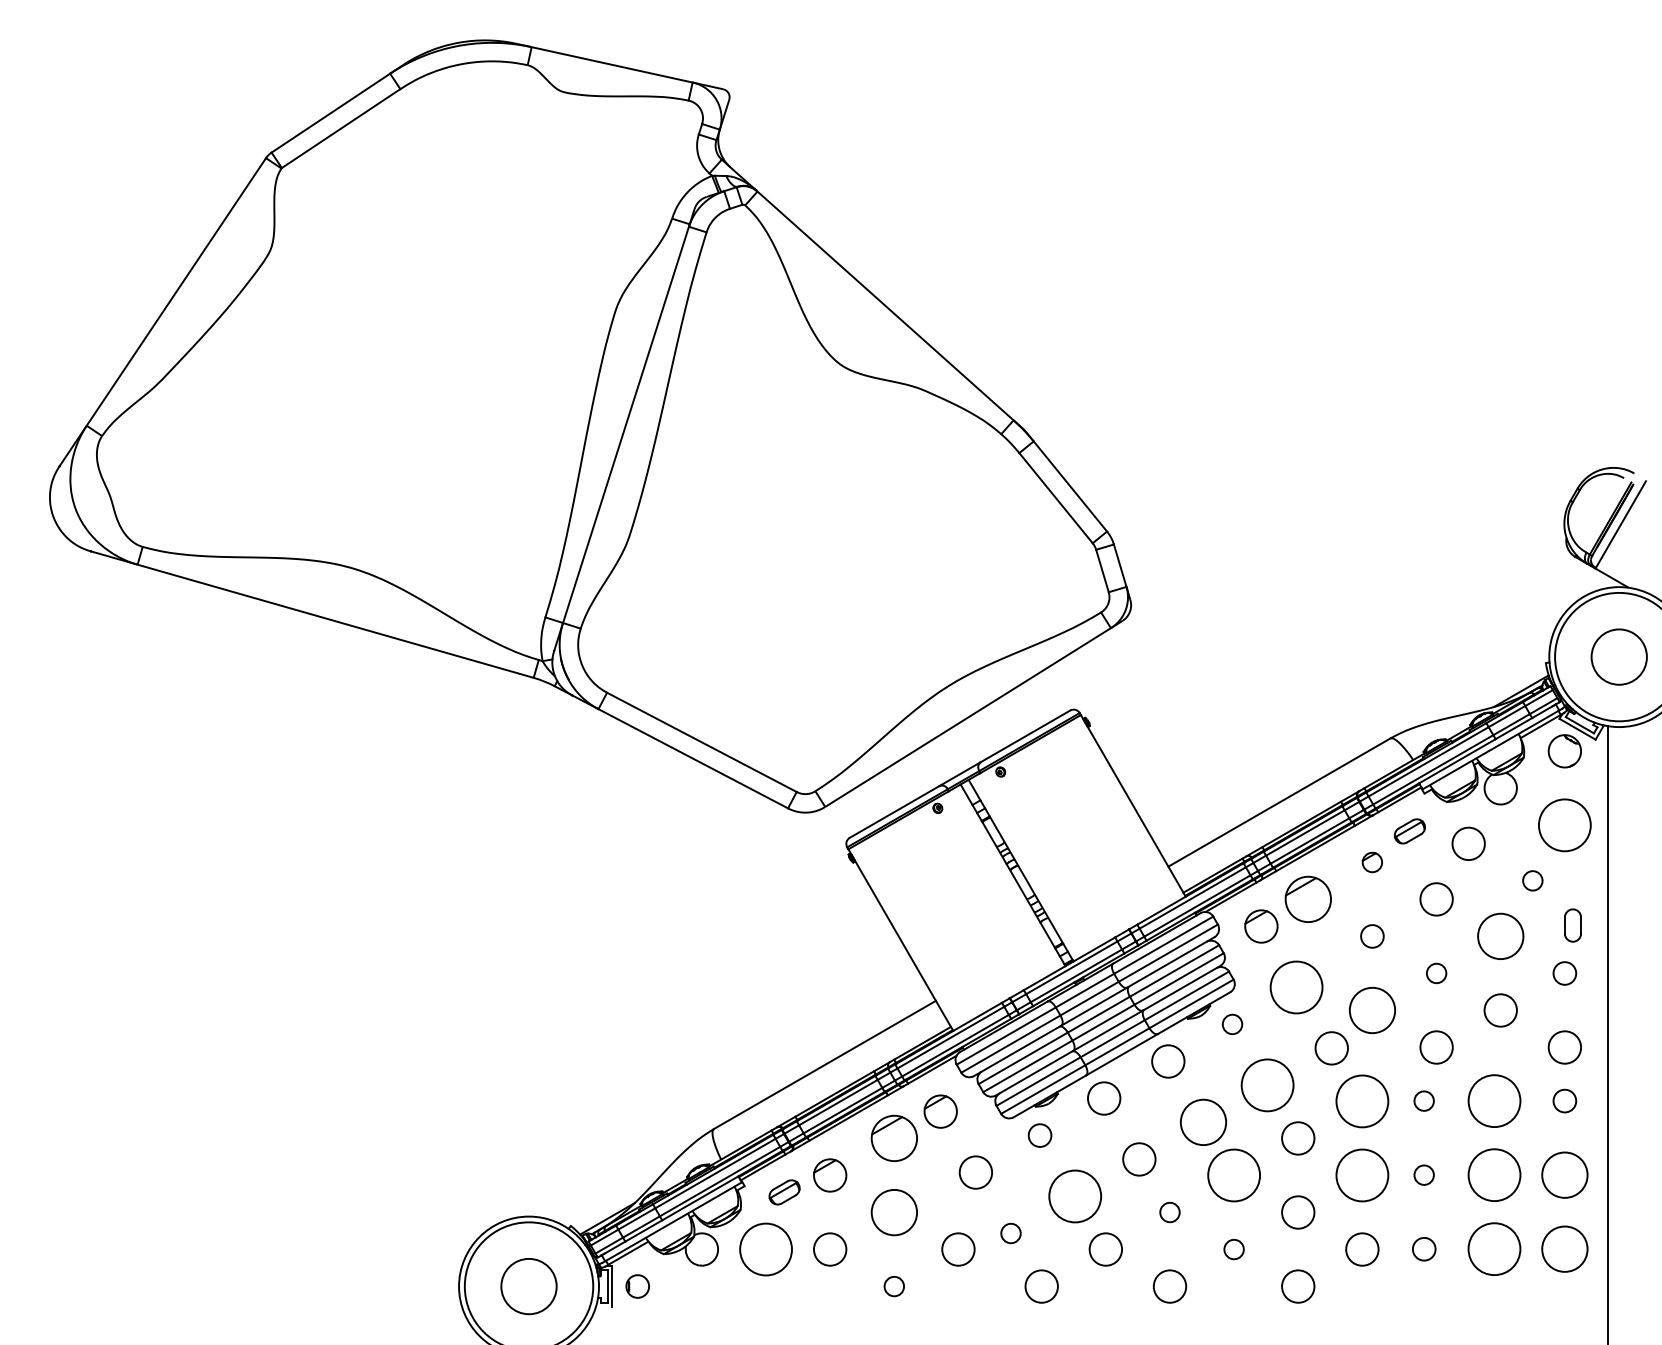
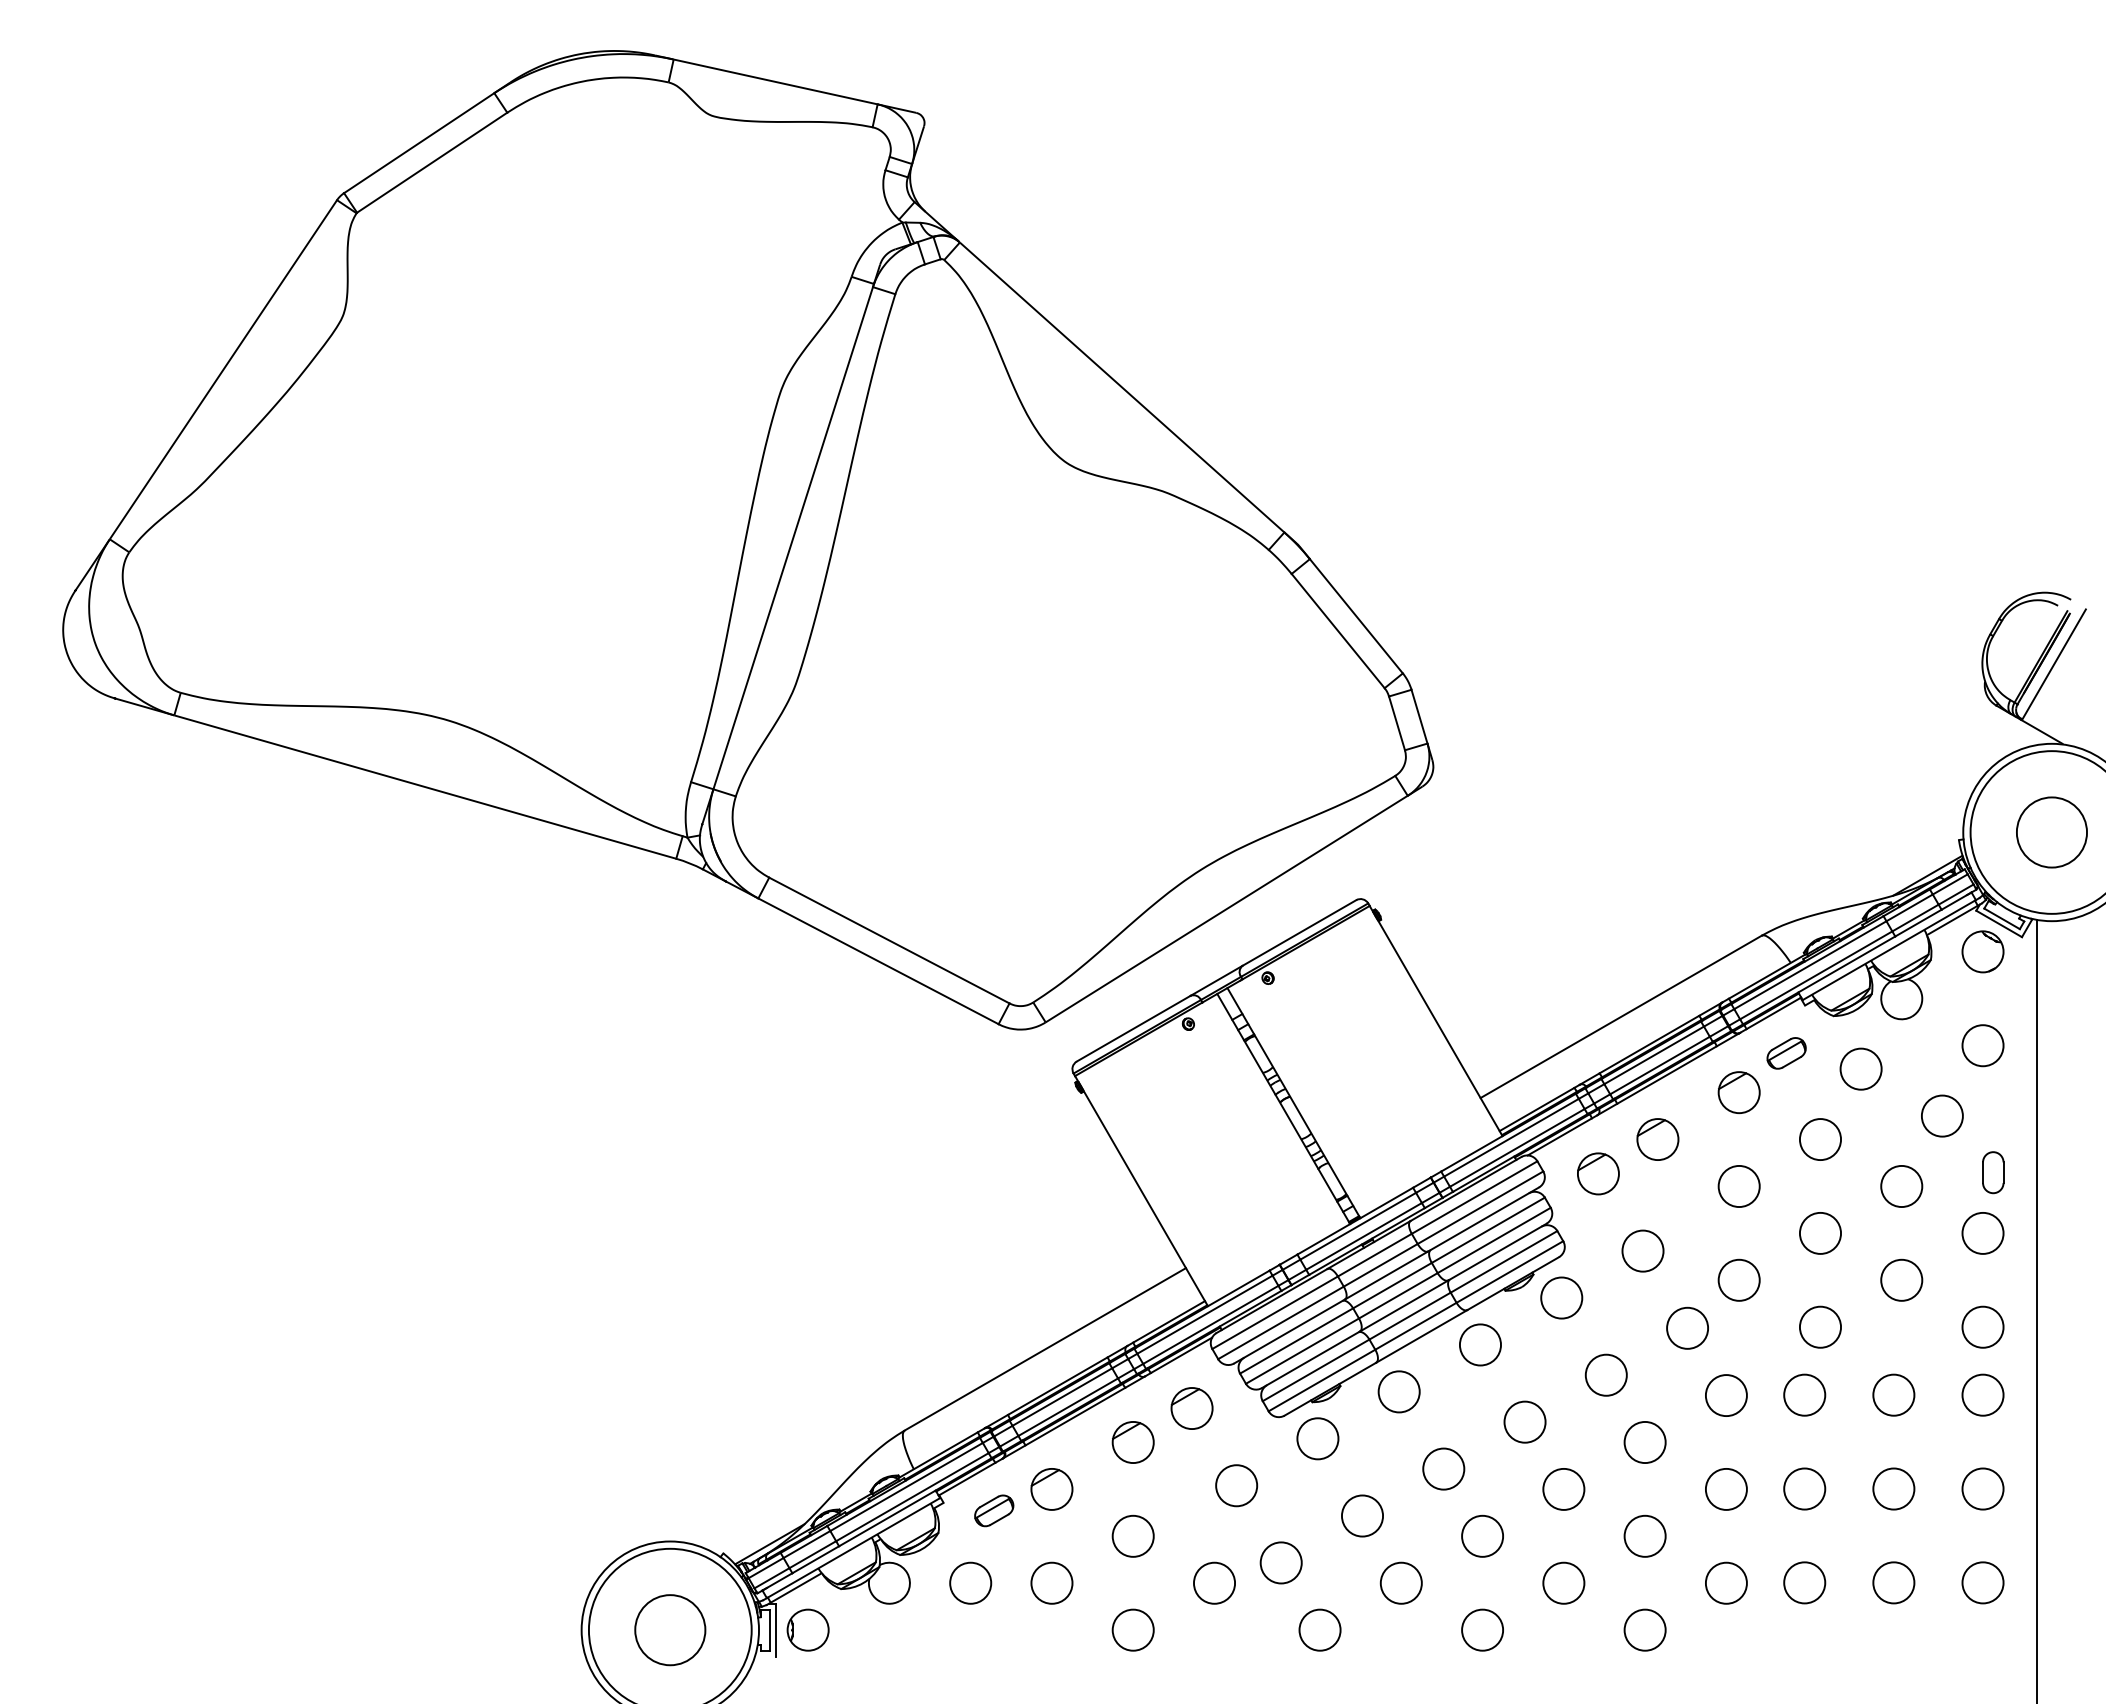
circle: (1564, 825) -> (1982, 1045), size x0.62
part: (1371, 862) -> (1738, 1092), size x1.67
circle: (1532, 880) -> (1942, 1115), size x1.67
part: (1308, 899) -> (1657, 1139), size x0.71
circle: (1371, 936) -> (1738, 1186), size x1.43
circle: (1500, 936) -> (1901, 1186), size x0.71
circle: (1436, 972) -> (1820, 1232), size x1.67
circle: (1564, 973) -> (1982, 1233), size x1.43
circle: (1296, 986) -> (1642, 1250), size x0.62
circle: (1371, 1009) -> (1738, 1279), size x0.71
circle: (1232, 1024) -> (1561, 1297), size x1.67
circle: (1266, 1084) -> (1605, 1374), size x0.62
circle: (1424, 1100) -> (1804, 1394), size x1.67
circle: (1494, 1100) -> (1893, 1394), size x0.62
circle: (1564, 1100) -> (1982, 1394), size x1.43
circle: (1361, 1101) -> (1725, 1395), size x0.62
circle: (1203, 1121) -> (1524, 1421), size x0.71
circle: (1039, 1135) -> (1317, 1438), size x1.43
part: (893, 1138) -> (1132, 1442), size x0.71
circle: (1233, 1174) -> (1563, 1488), size x0.62
circle: (1361, 1174) -> (1725, 1488), size x0.62
circle: (1424, 1174) -> (1804, 1488), size x1.67
circle: (1494, 1174) -> (1893, 1488), size x0.62
circle: (1564, 1174) -> (1982, 1488), size x0.71
circle: (1075, 1196) -> (1362, 1515), size x0.62
circle: (893, 1211) -> (1132, 1535), size x0.71
circle: (1169, 1211) -> (1482, 1535), size x1.67
circle: (1010, 1233) -> (1280, 1562), size x1.67
circle: (765, 1248) -> (970, 1582), size x0.62
circle: (1233, 1248) -> (1563, 1582), size x1.67
circle: (1424, 1248) -> (1804, 1582), size x1.43
circle: (1494, 1248) -> (1893, 1582), size x0.62
circle: (1564, 1248) -> (1982, 1582), size x0.71
part: (637, 1286) -> (807, 1629), size x1.43
circle: (893, 1286) -> (1132, 1629), size x1.67

